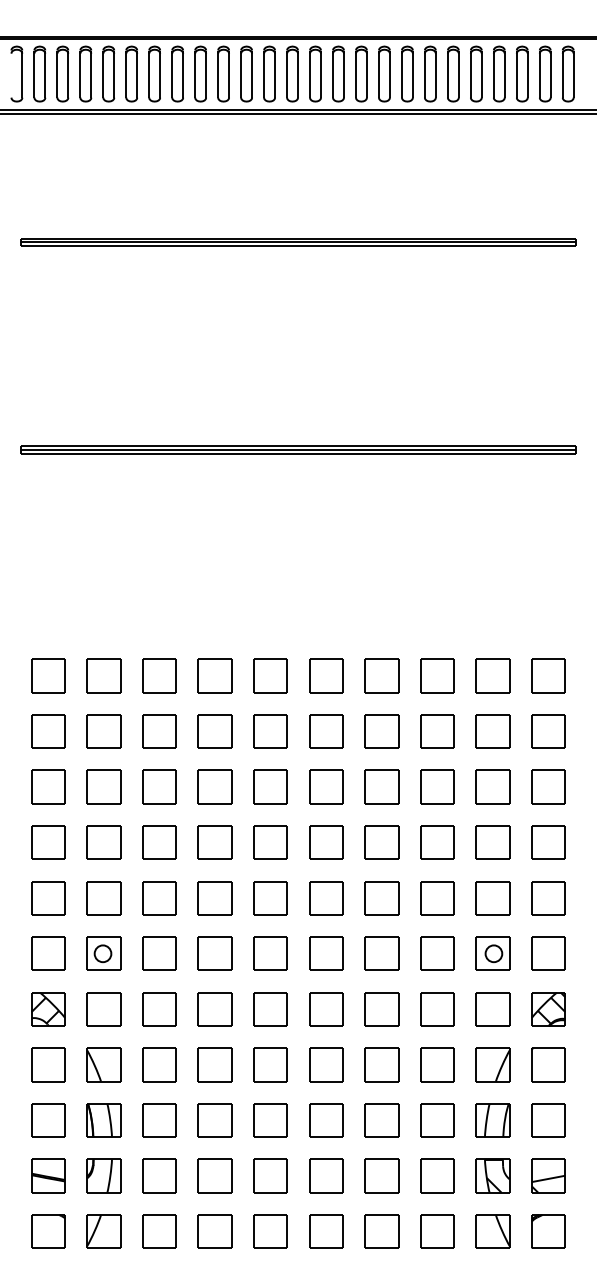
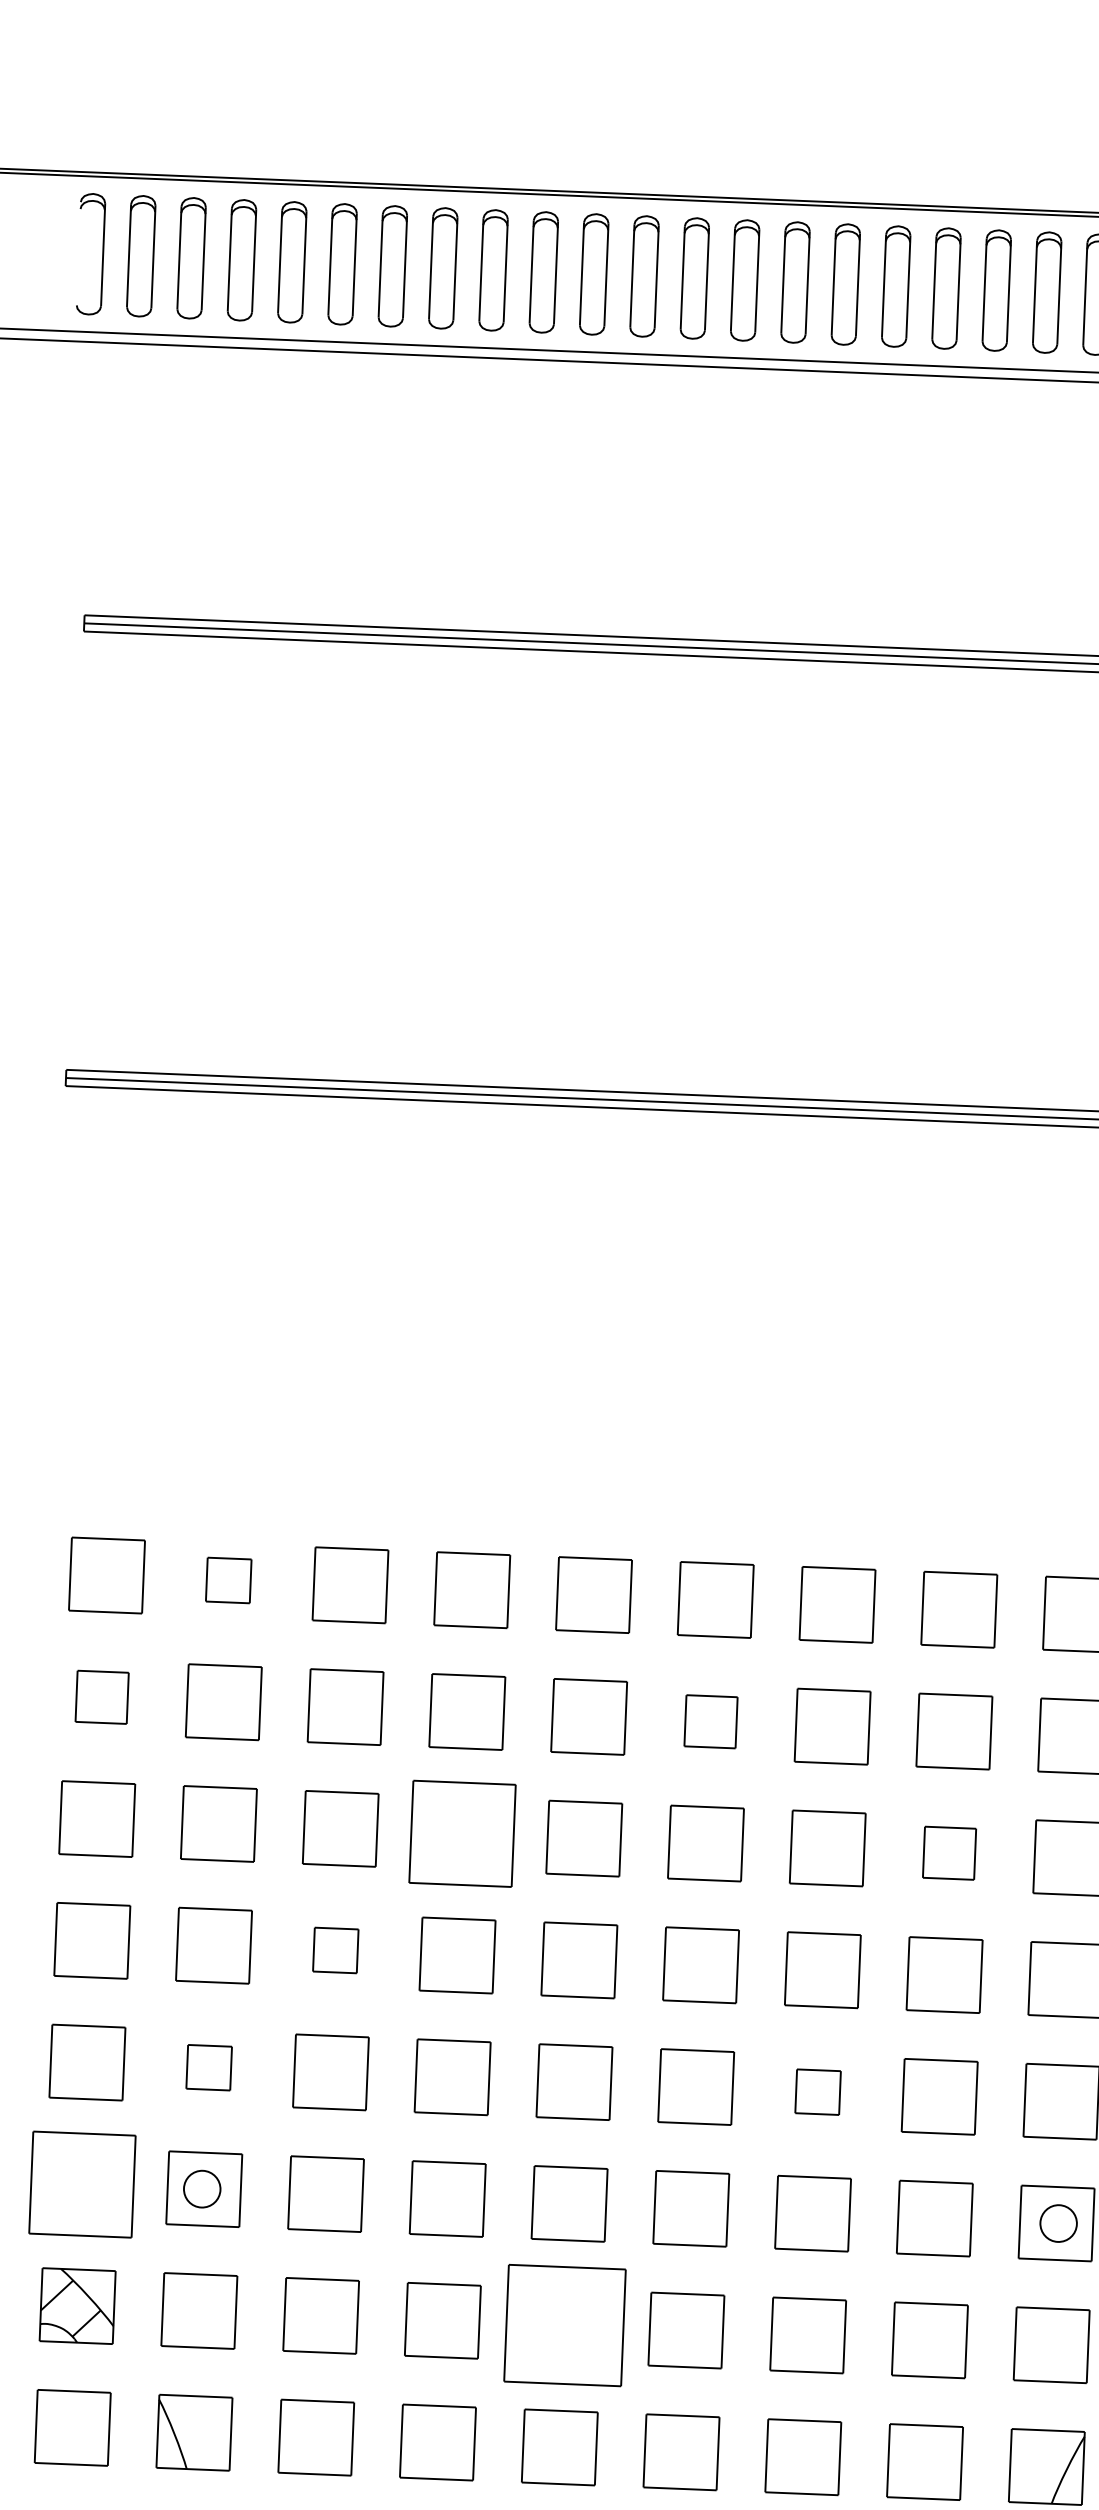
part: (103, 675) -> (227, 1579), size x0.6
part: (48, 731) -> (102, 1697), size x0.7
part: (326, 731) -> (711, 1721), size x0.7
part: (214, 786) -> (461, 1832), size x1.4
part: (437, 786) -> (949, 1852), size x0.7
part: (159, 842) -> (335, 1950), size x0.6
part: (103, 898) -> (208, 2068), size x0.6
part: (381, 898) -> (817, 2092), size x0.6
part: (48, 953) -> (82, 2183), size x1.4
part: (270, 1009) -> (564, 2325), size x1.6

